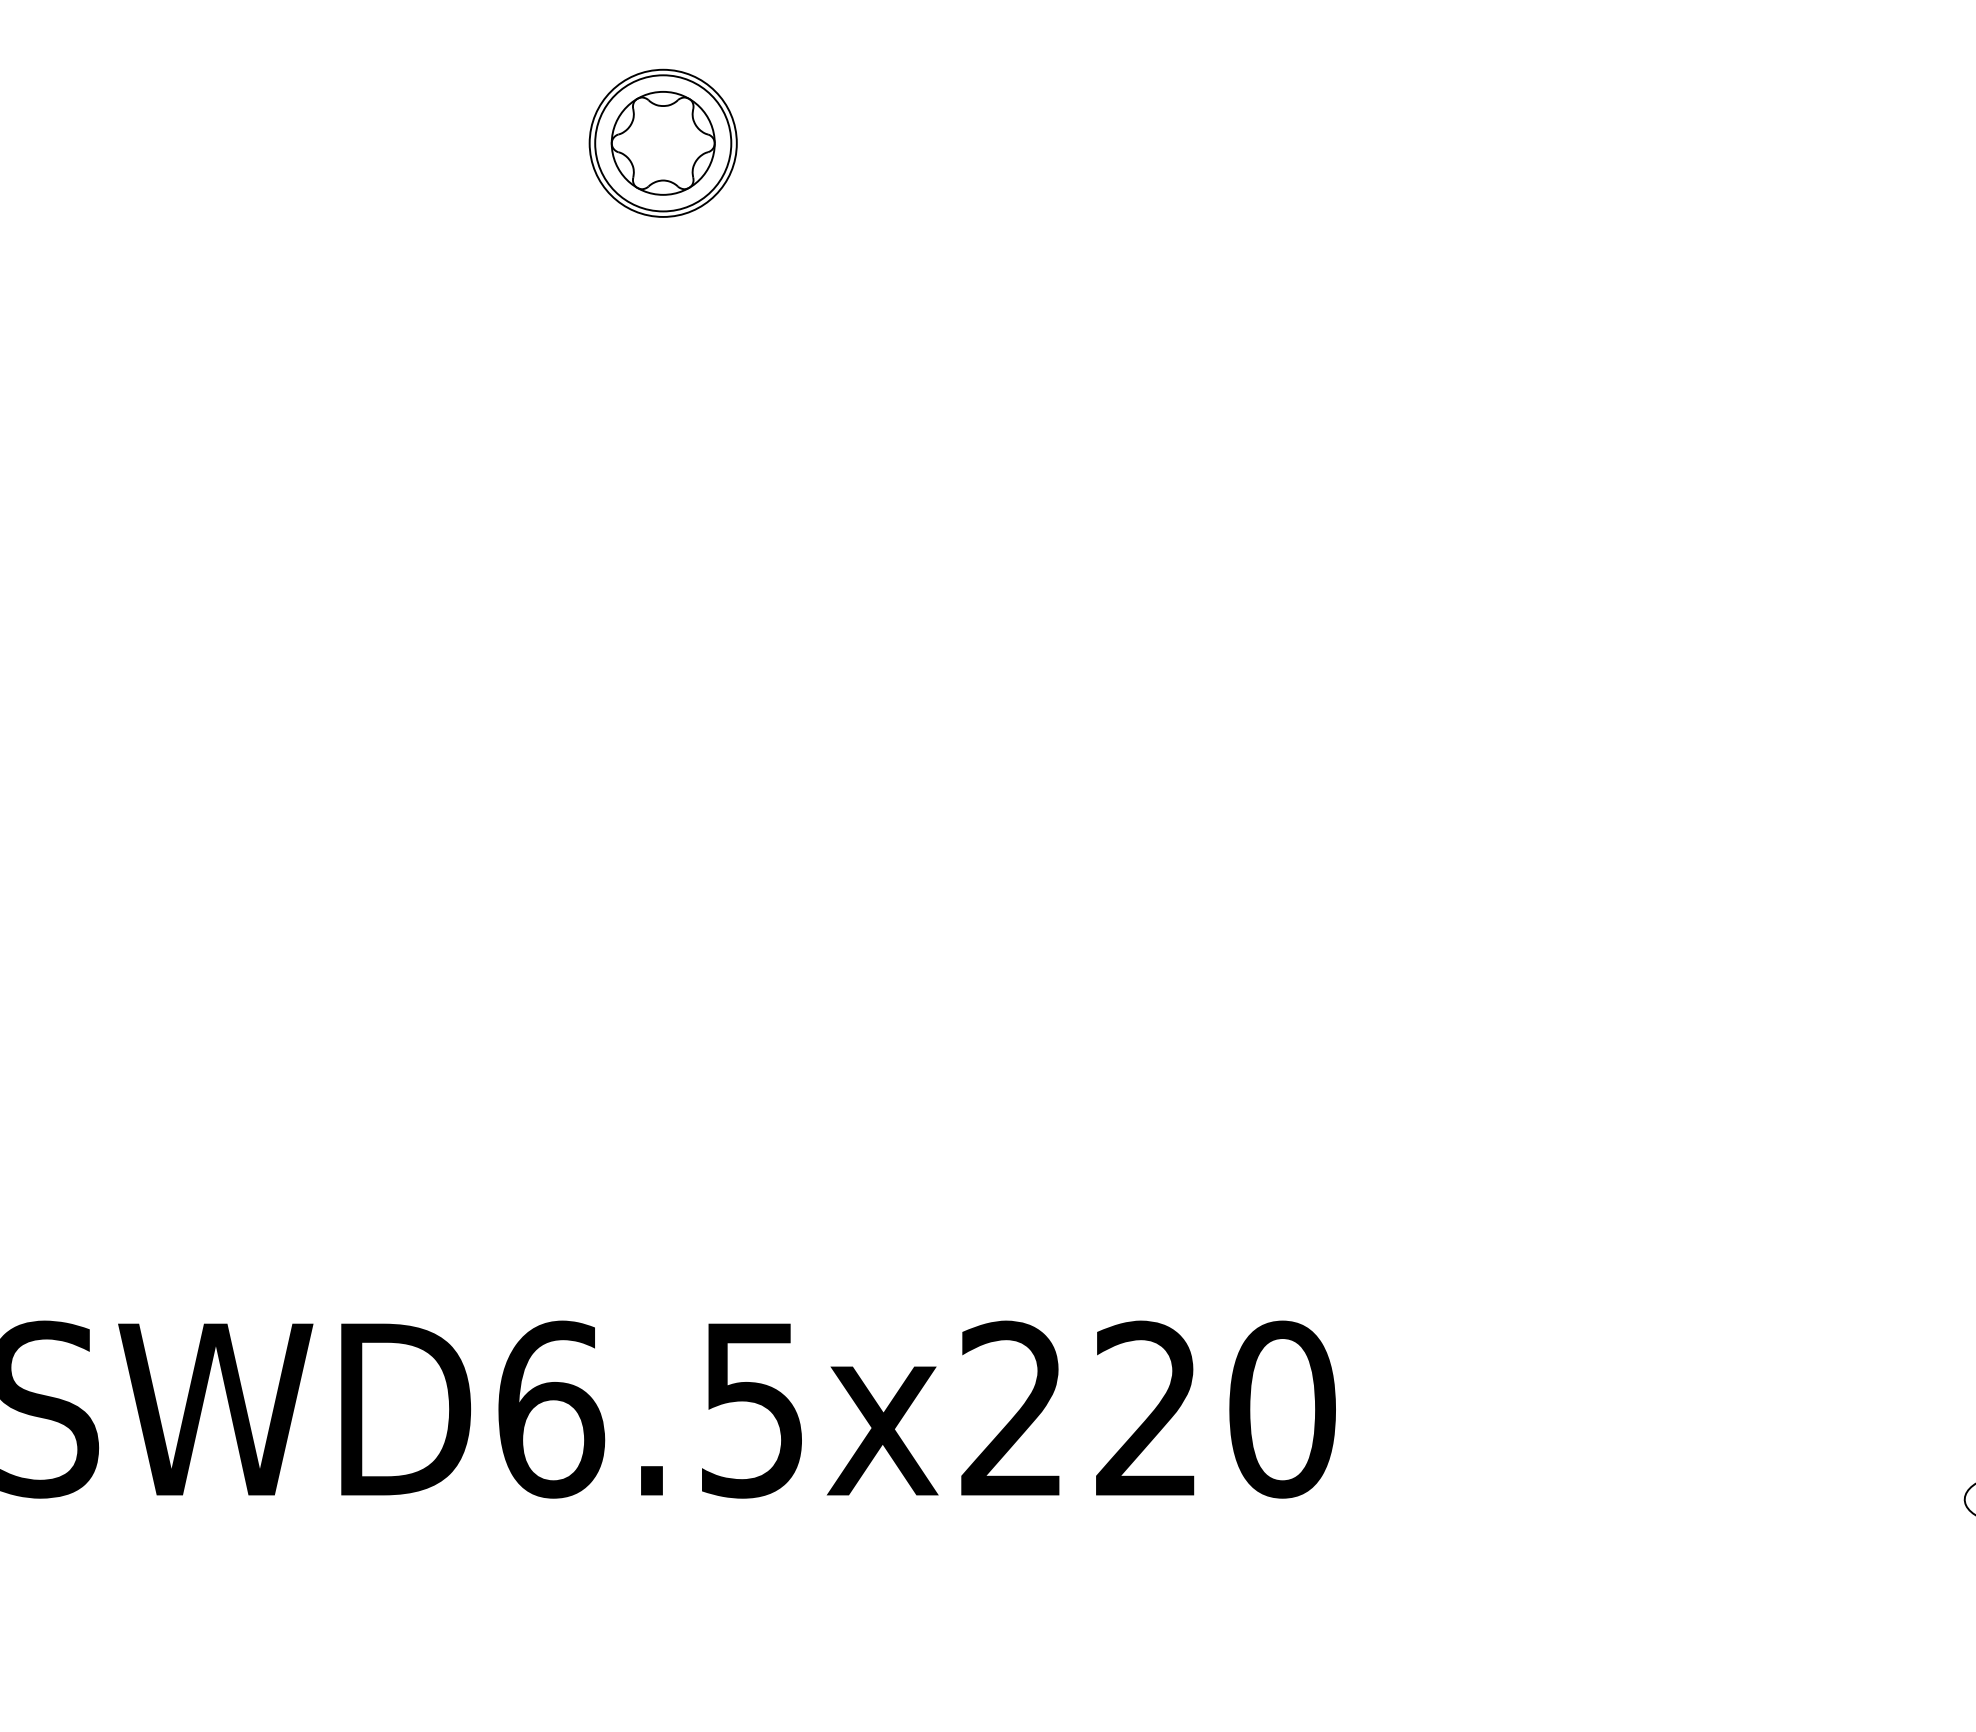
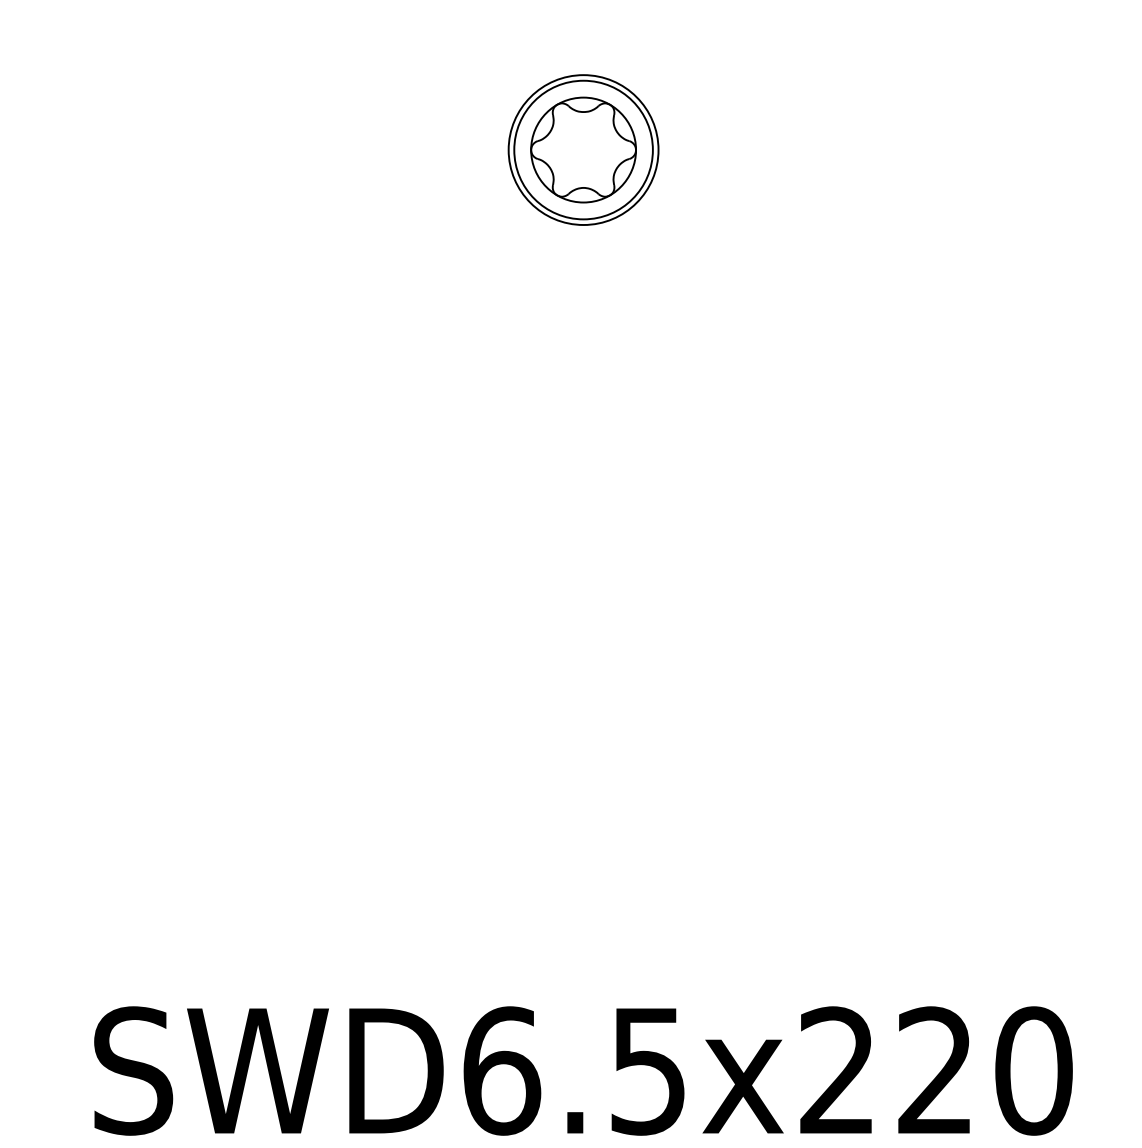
part: (662, 142) -> (582, 149), size x1.4

